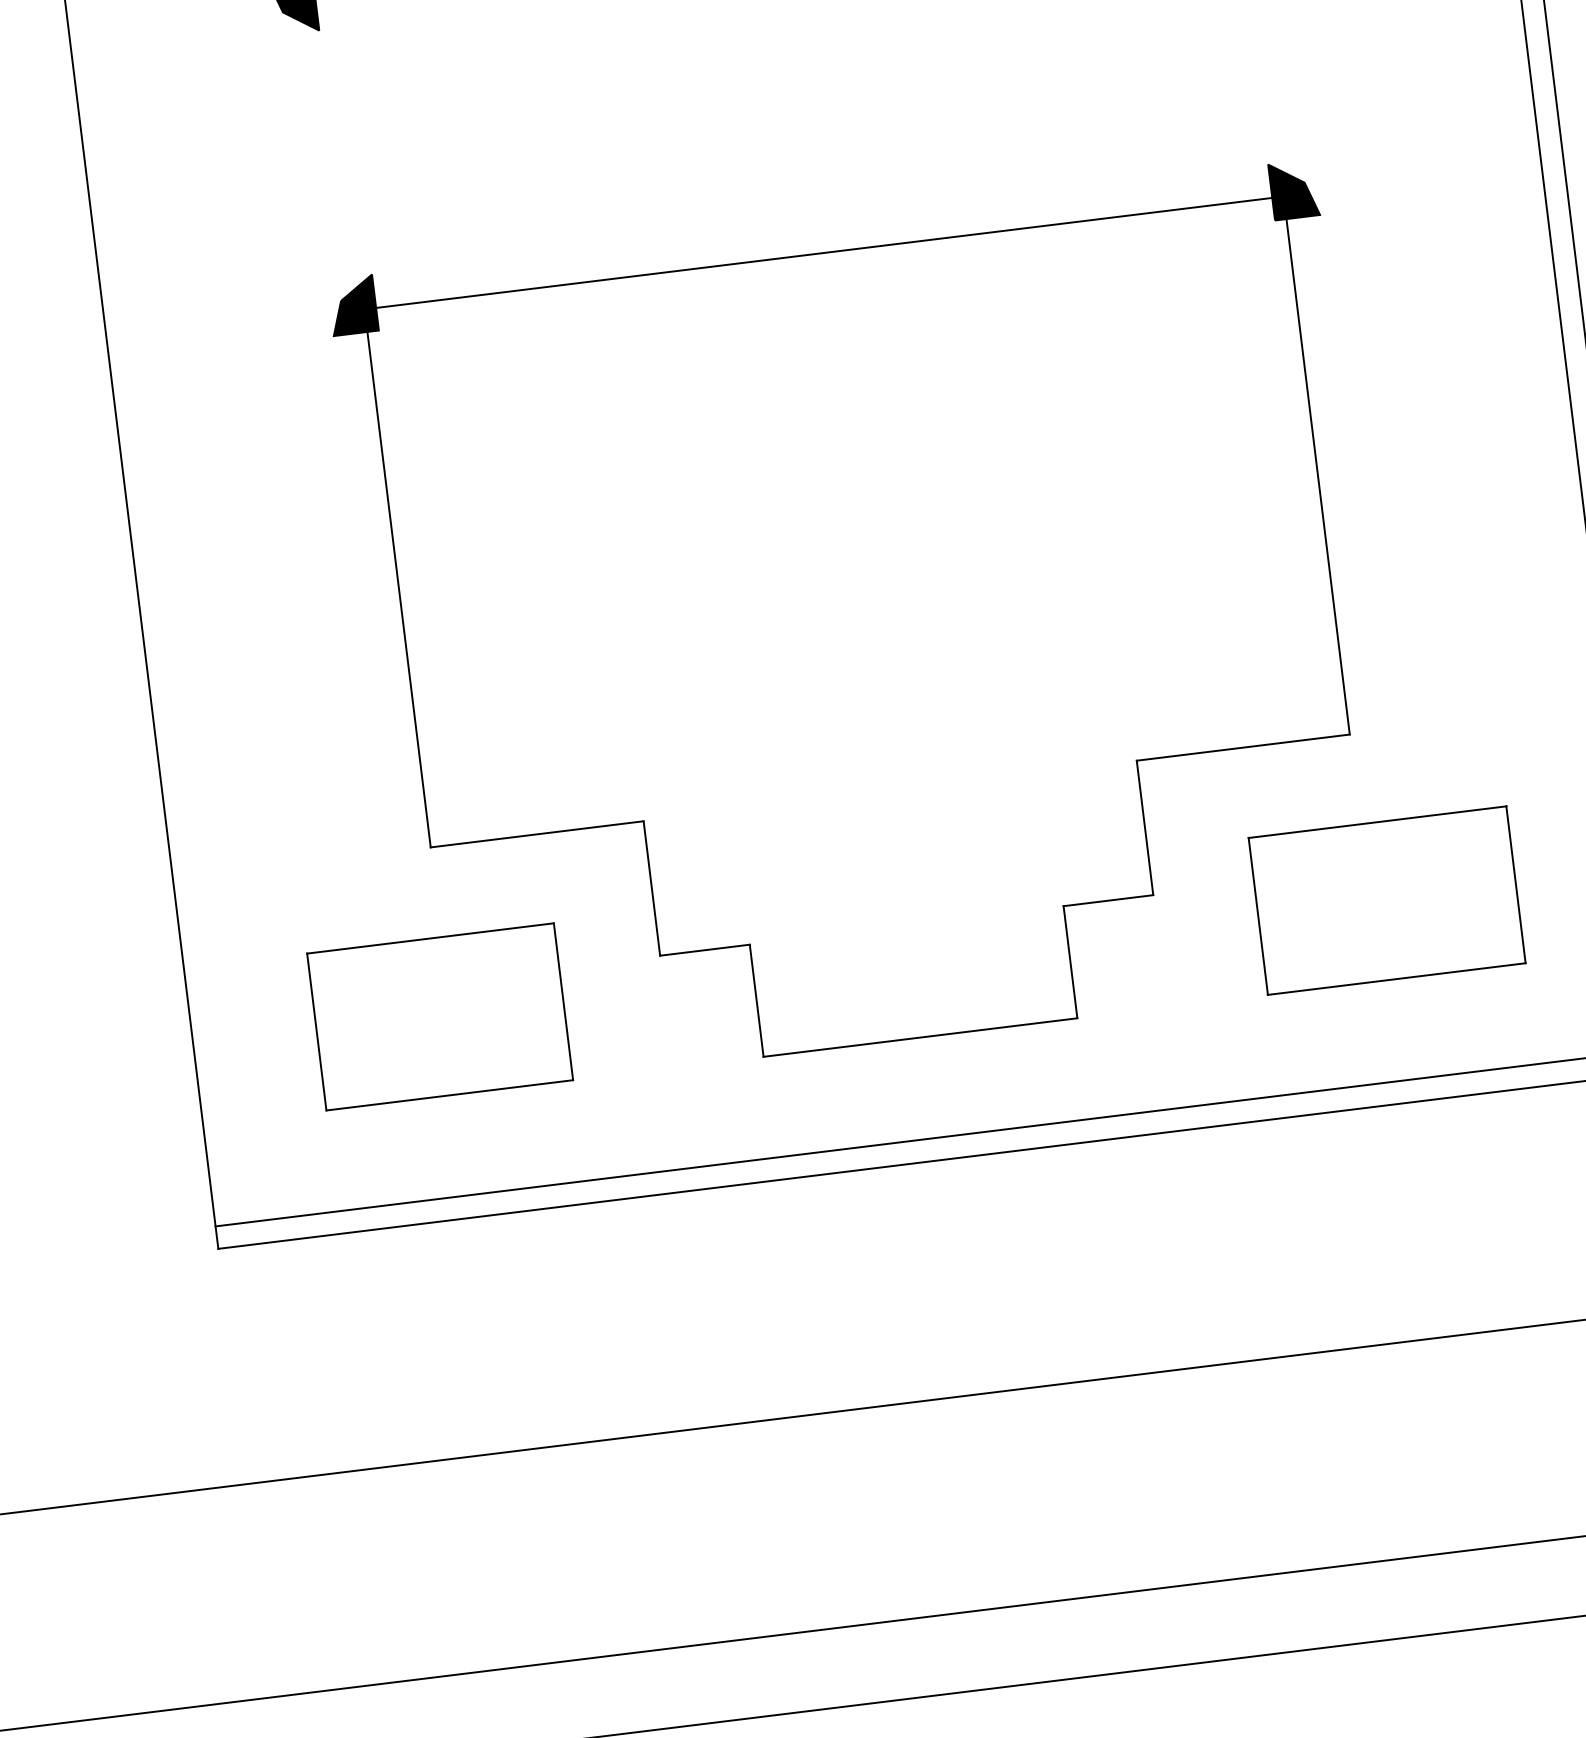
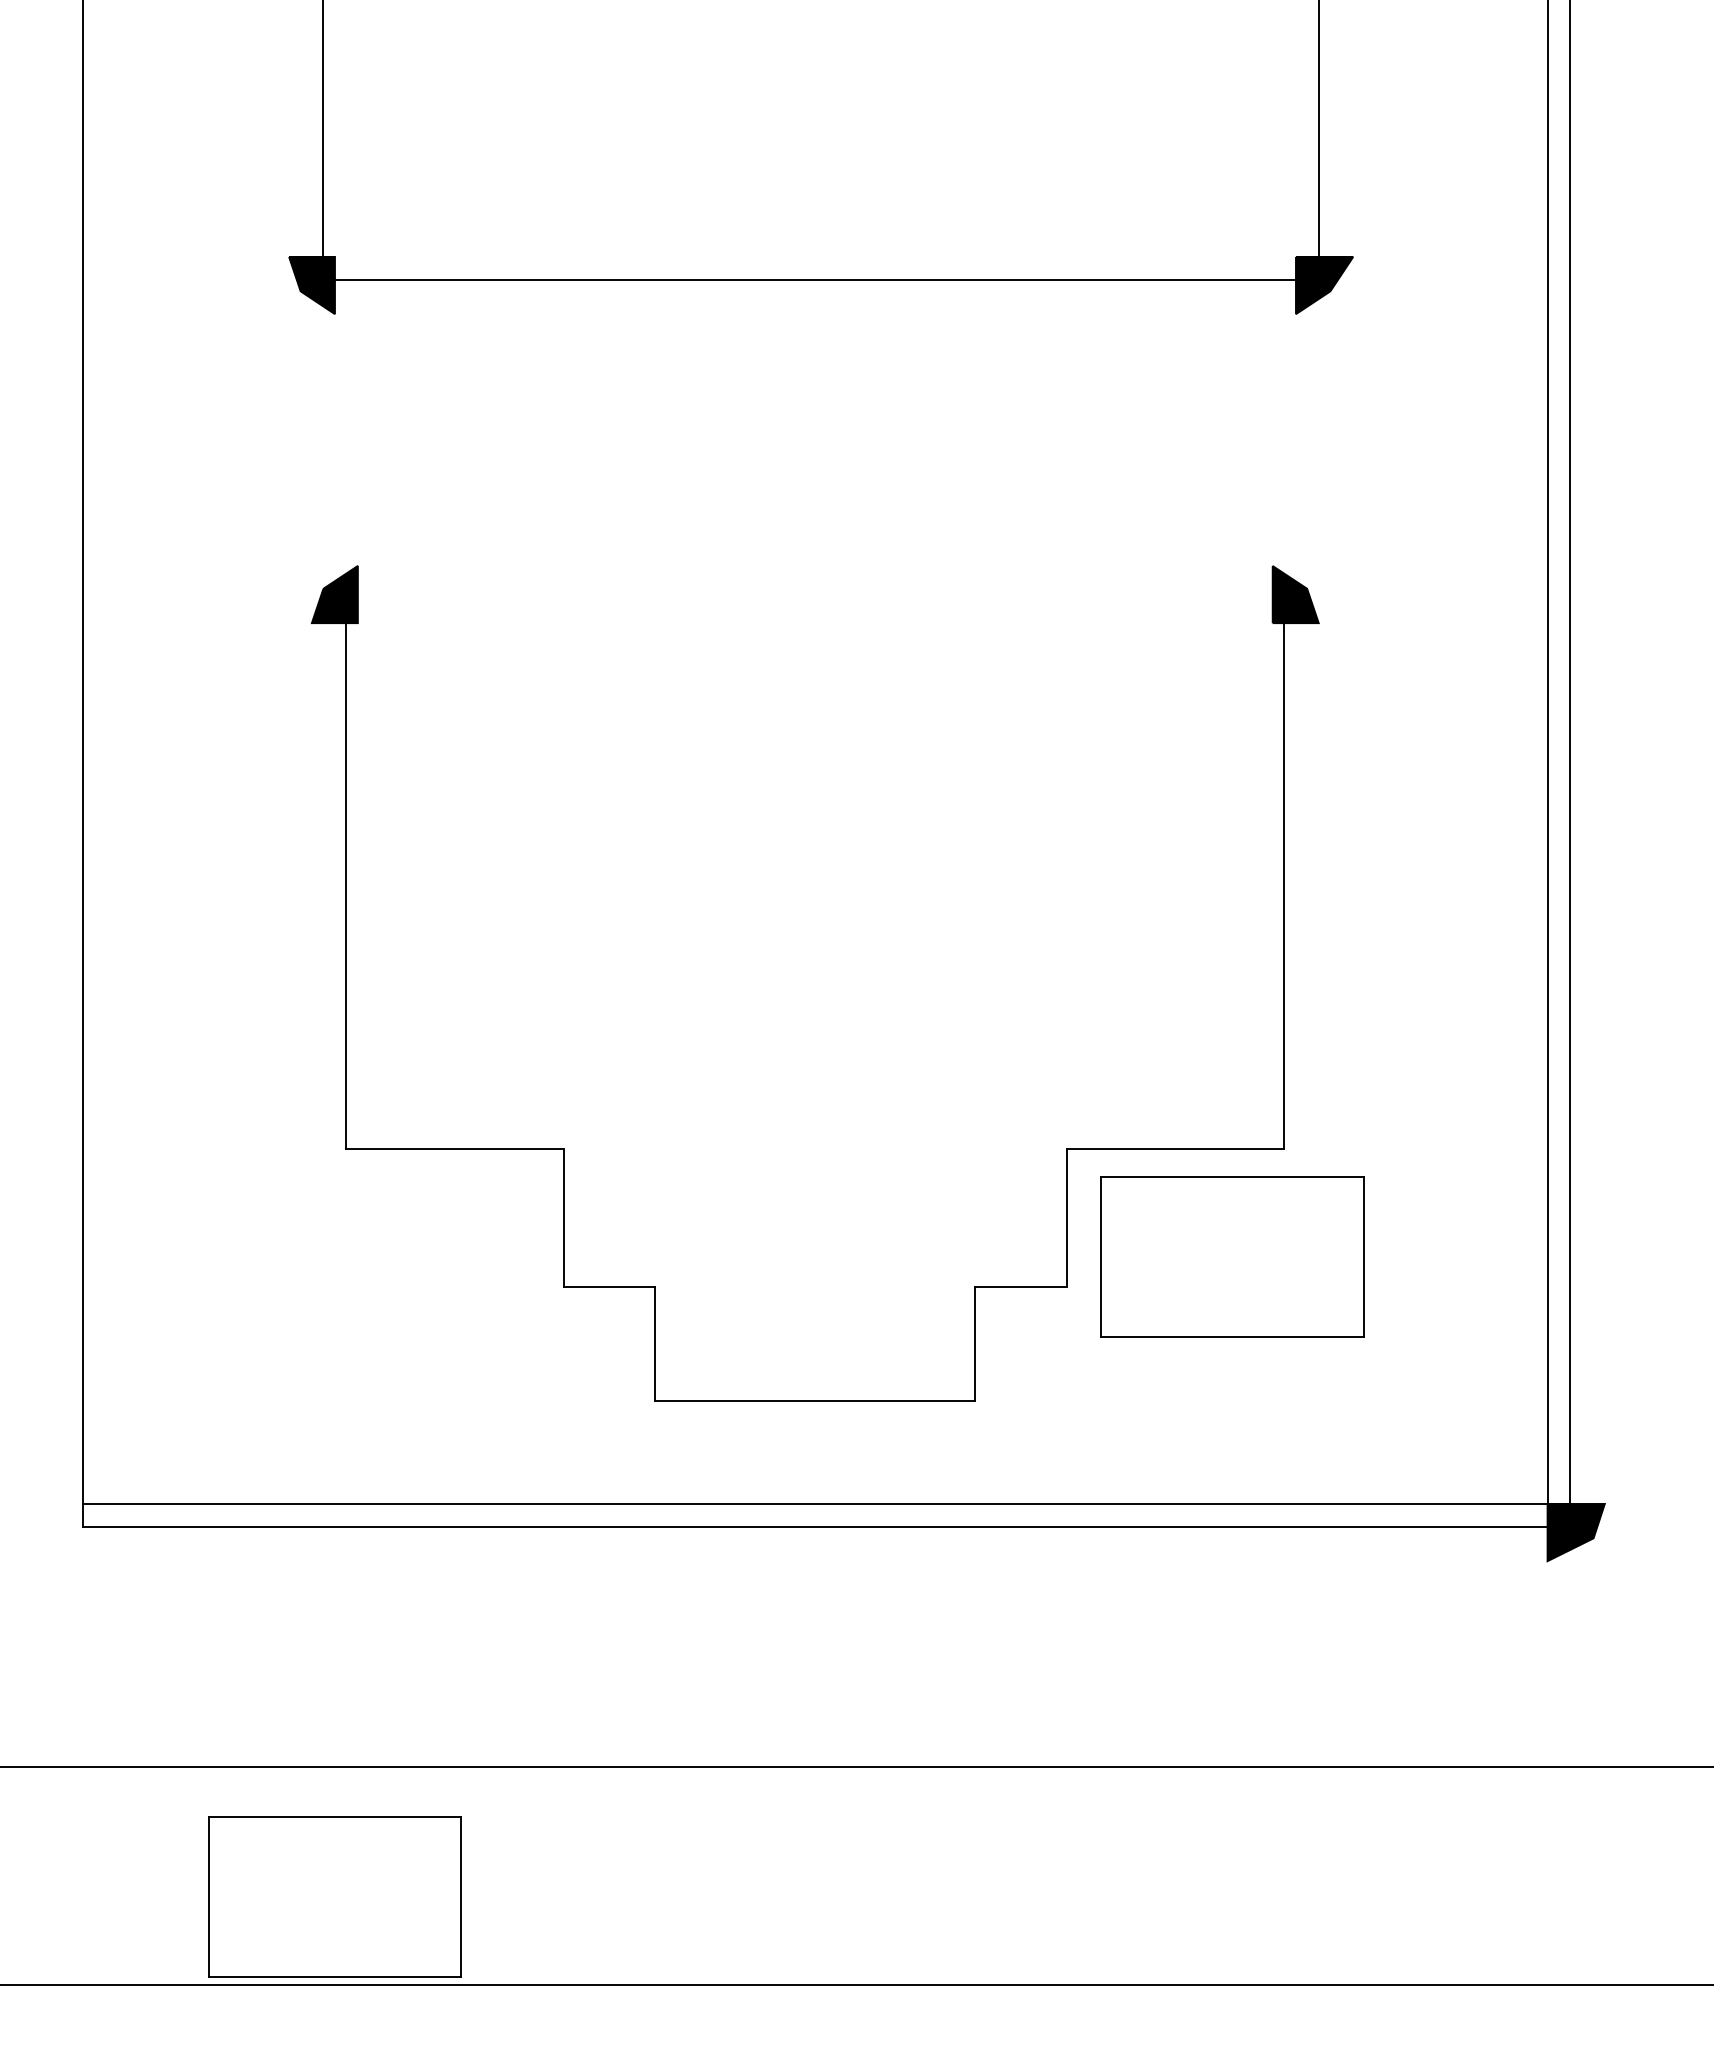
line: (823, 253) -> (814, 600), removed
part: (1387, 900) -> (1232, 1256), moved
part: (439, 1016) -> (334, 1896), moved

